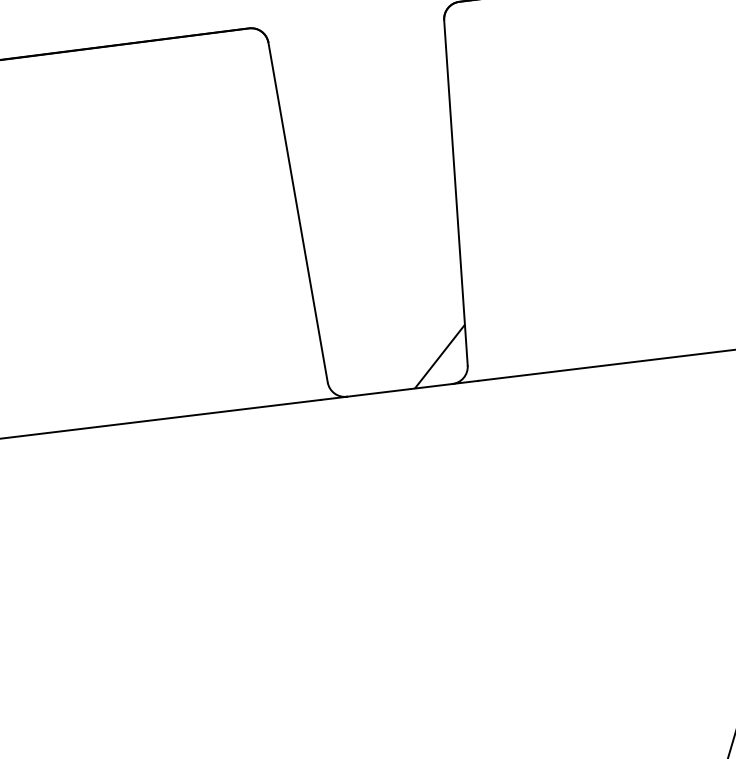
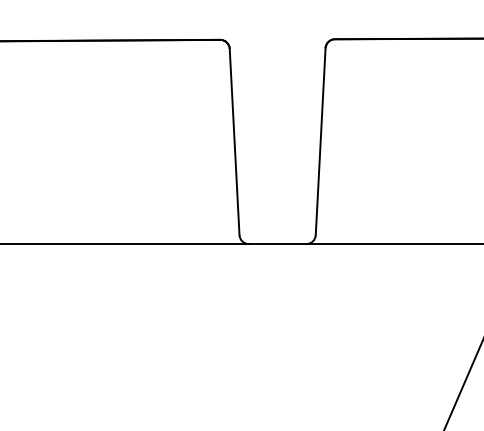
hatch: (438, 356) -> (300, 228), removed

